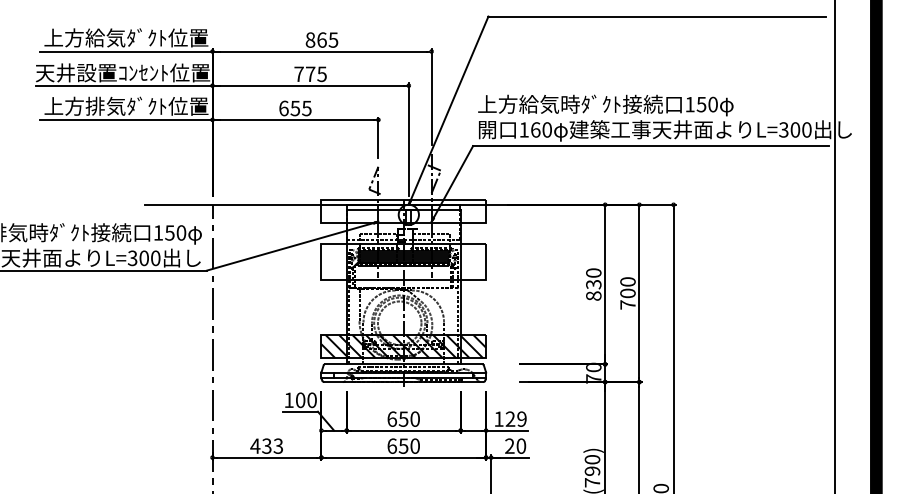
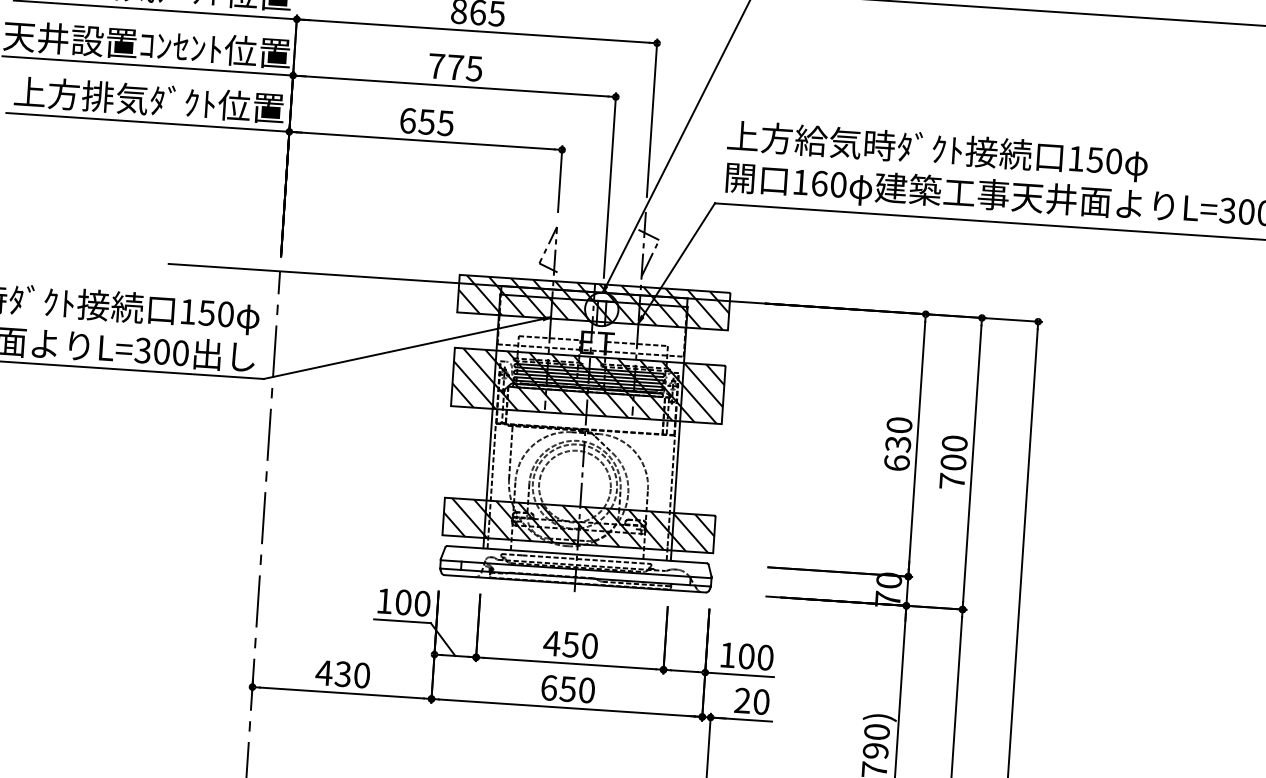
hatch: (403, 210) -> (593, 301), added
hatch: (403, 261) -> (587, 385), added
text: (593, 295) -> (896, 462), 830 -> 630
text: (392, 418) -> (552, 642), 650 -> 450
text: (515, 418) -> (754, 655), 129 -> 100
text: (278, 445) -> (362, 674), 433 -> 430

